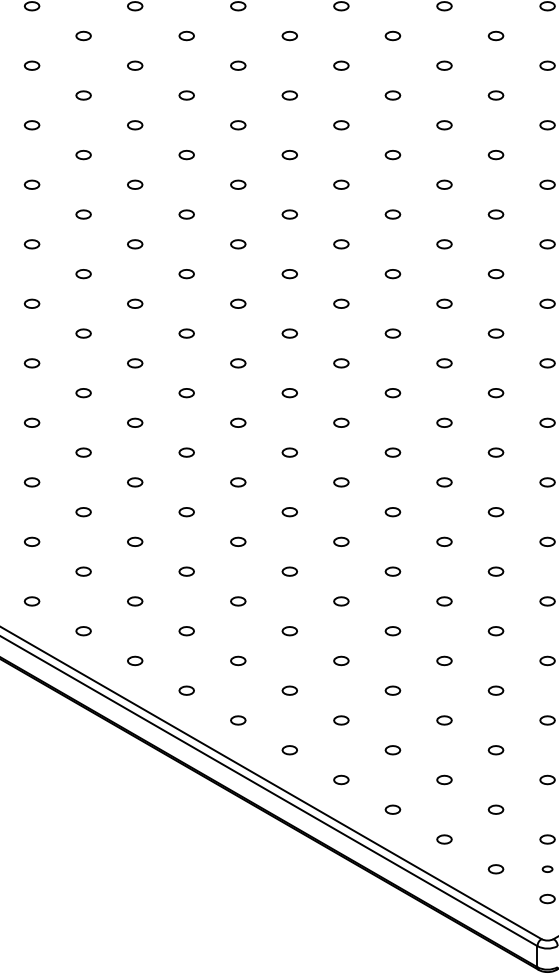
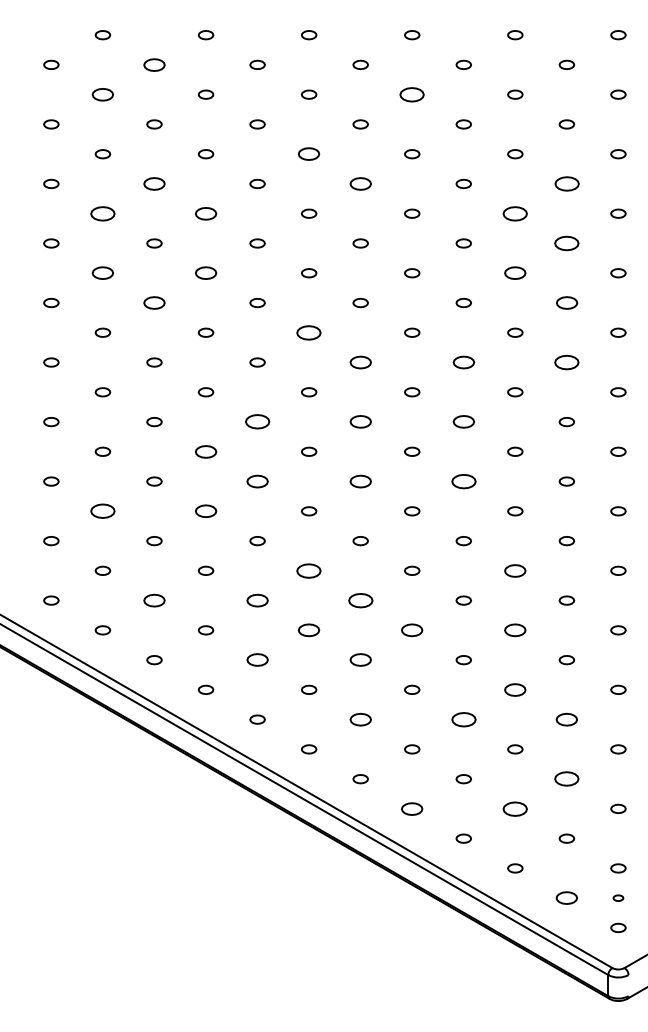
part: (83, 35) -> (154, 64), size x1.4
part: (31, 65) -> (102, 94), size x1.4
part: (341, 65) -> (412, 94), size x1.6
part: (238, 125) -> (309, 154), size x1.4
part: (83, 154) -> (154, 183), size x1.4
part: (289, 154) -> (360, 183), size x1.4
part: (495, 154) -> (566, 183), size x1.6
part: (31, 184) -> (102, 213), size x1.6
part: (134, 184) -> (205, 213), size x1.4
part: (444, 184) -> (515, 213), size x1.6
part: (495, 214) -> (566, 243), size x1.6
part: (31, 244) -> (102, 273), size x1.4
part: (134, 244) -> (205, 273), size x1.4
part: (444, 244) -> (515, 273), size x1.4
part: (83, 273) -> (154, 302), size x1.4
part: (495, 273) -> (566, 302), size x1.4
part: (238, 303) -> (309, 332), size x1.6
part: (289, 333) -> (360, 362), size x1.4
part: (392, 333) -> (463, 362), size x1.4
part: (495, 333) -> (566, 362), size x1.6
part: (186, 393) -> (257, 422), size x1.6
part: (289, 393) -> (360, 422), size x1.4
part: (392, 393) -> (463, 422), size x1.4
part: (134, 422) -> (205, 451), size x1.4
part: (186, 452) -> (257, 481), size x1.4
part: (289, 452) -> (360, 481), size x1.4
part: (392, 452) -> (463, 481), size x1.6
part: (31, 482) -> (102, 511), size x1.6
part: (134, 482) -> (205, 511), size x1.4
part: (238, 541) -> (309, 570), size x1.6
part: (444, 541) -> (515, 570), size x1.4
part: (83, 571) -> (154, 600), size x1.4
part: (186, 571) -> (257, 600), size x1.4
part: (289, 571) -> (360, 600), size x1.6
part: (238, 601) -> (309, 630), size x1.4
part: (341, 601) -> (412, 630), size x1.4
part: (444, 601) -> (515, 630), size x1.4
part: (186, 631) -> (257, 660), size x1.4
part: (289, 631) -> (360, 660), size x1.4
part: (444, 660) -> (515, 689), size x1.4
part: (289, 690) -> (360, 719), size x1.4
part: (392, 690) -> (463, 719), size x1.6
part: (495, 690) -> (566, 719), size x1.4
part: (495, 750) -> (566, 779), size x1.6
part: (341, 779) -> (412, 808), size x1.4
part: (444, 779) -> (515, 808), size x1.6
part: (495, 869) -> (566, 898), size x1.4

